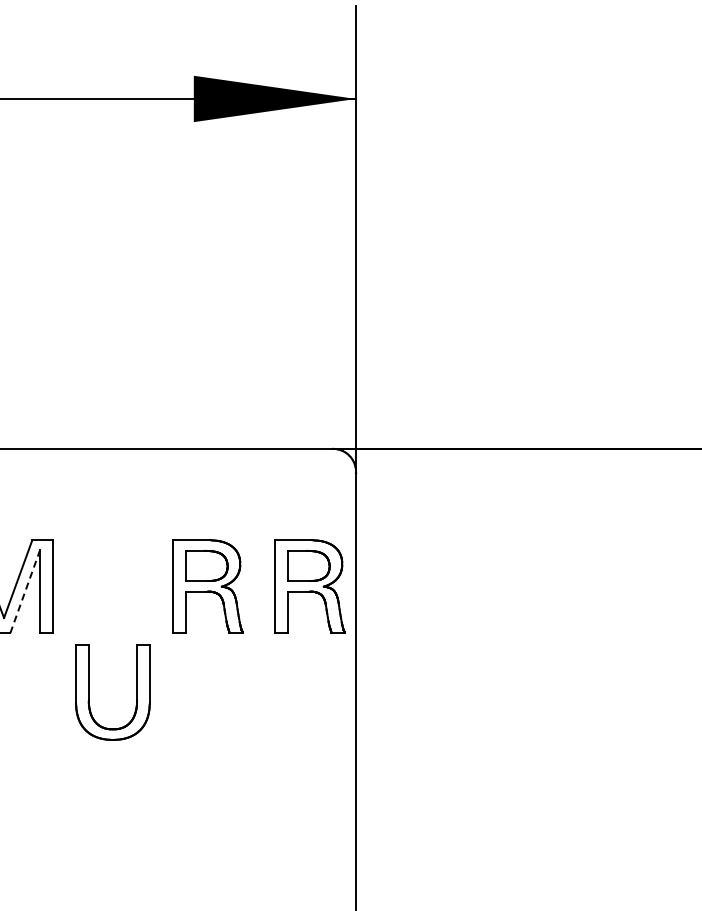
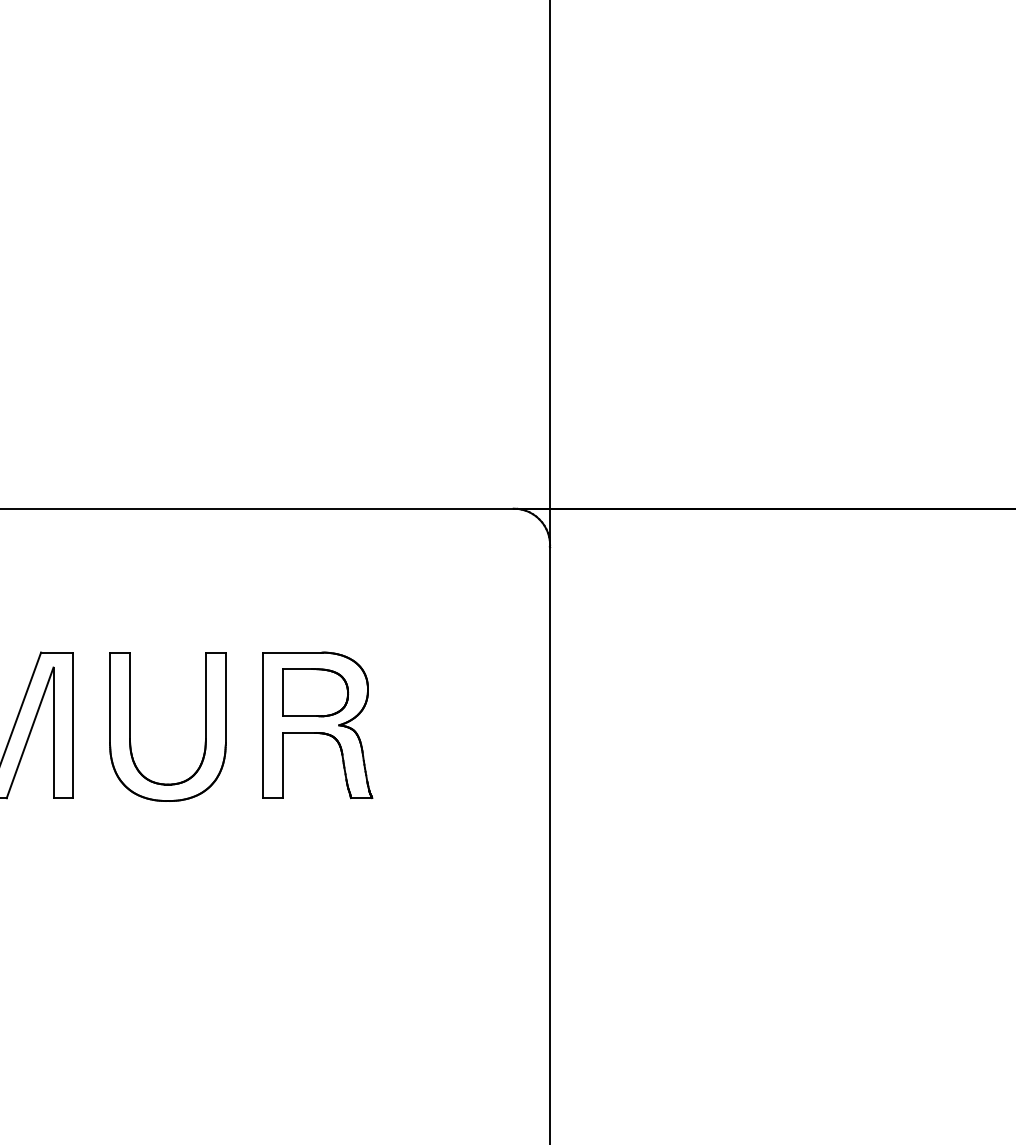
part: (309, 586) -> (476, 725), removed
line: (25, 592) -> (30, 734), dashed -> solid
part: (89, 692) -> (131, 726), moved

